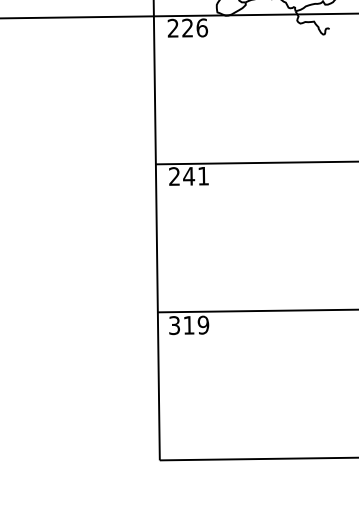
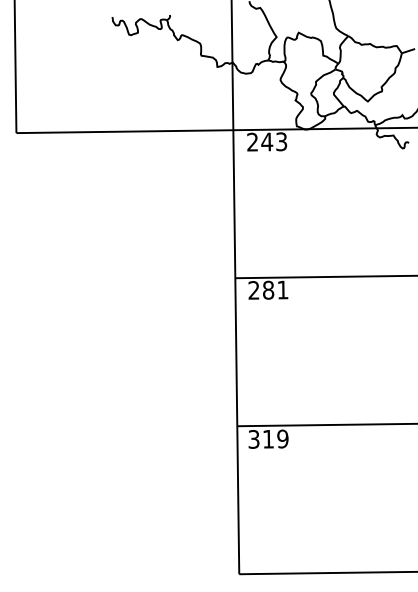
text: (195, 27) -> (274, 141), 226 -> 243
text: (189, 175) -> (268, 289), 241 -> 281

